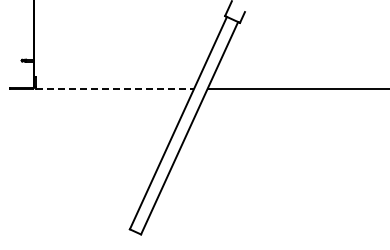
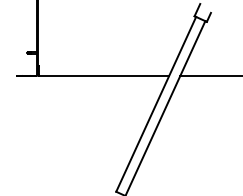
line: (115, 88) -> (104, 75), dashed -> solid

